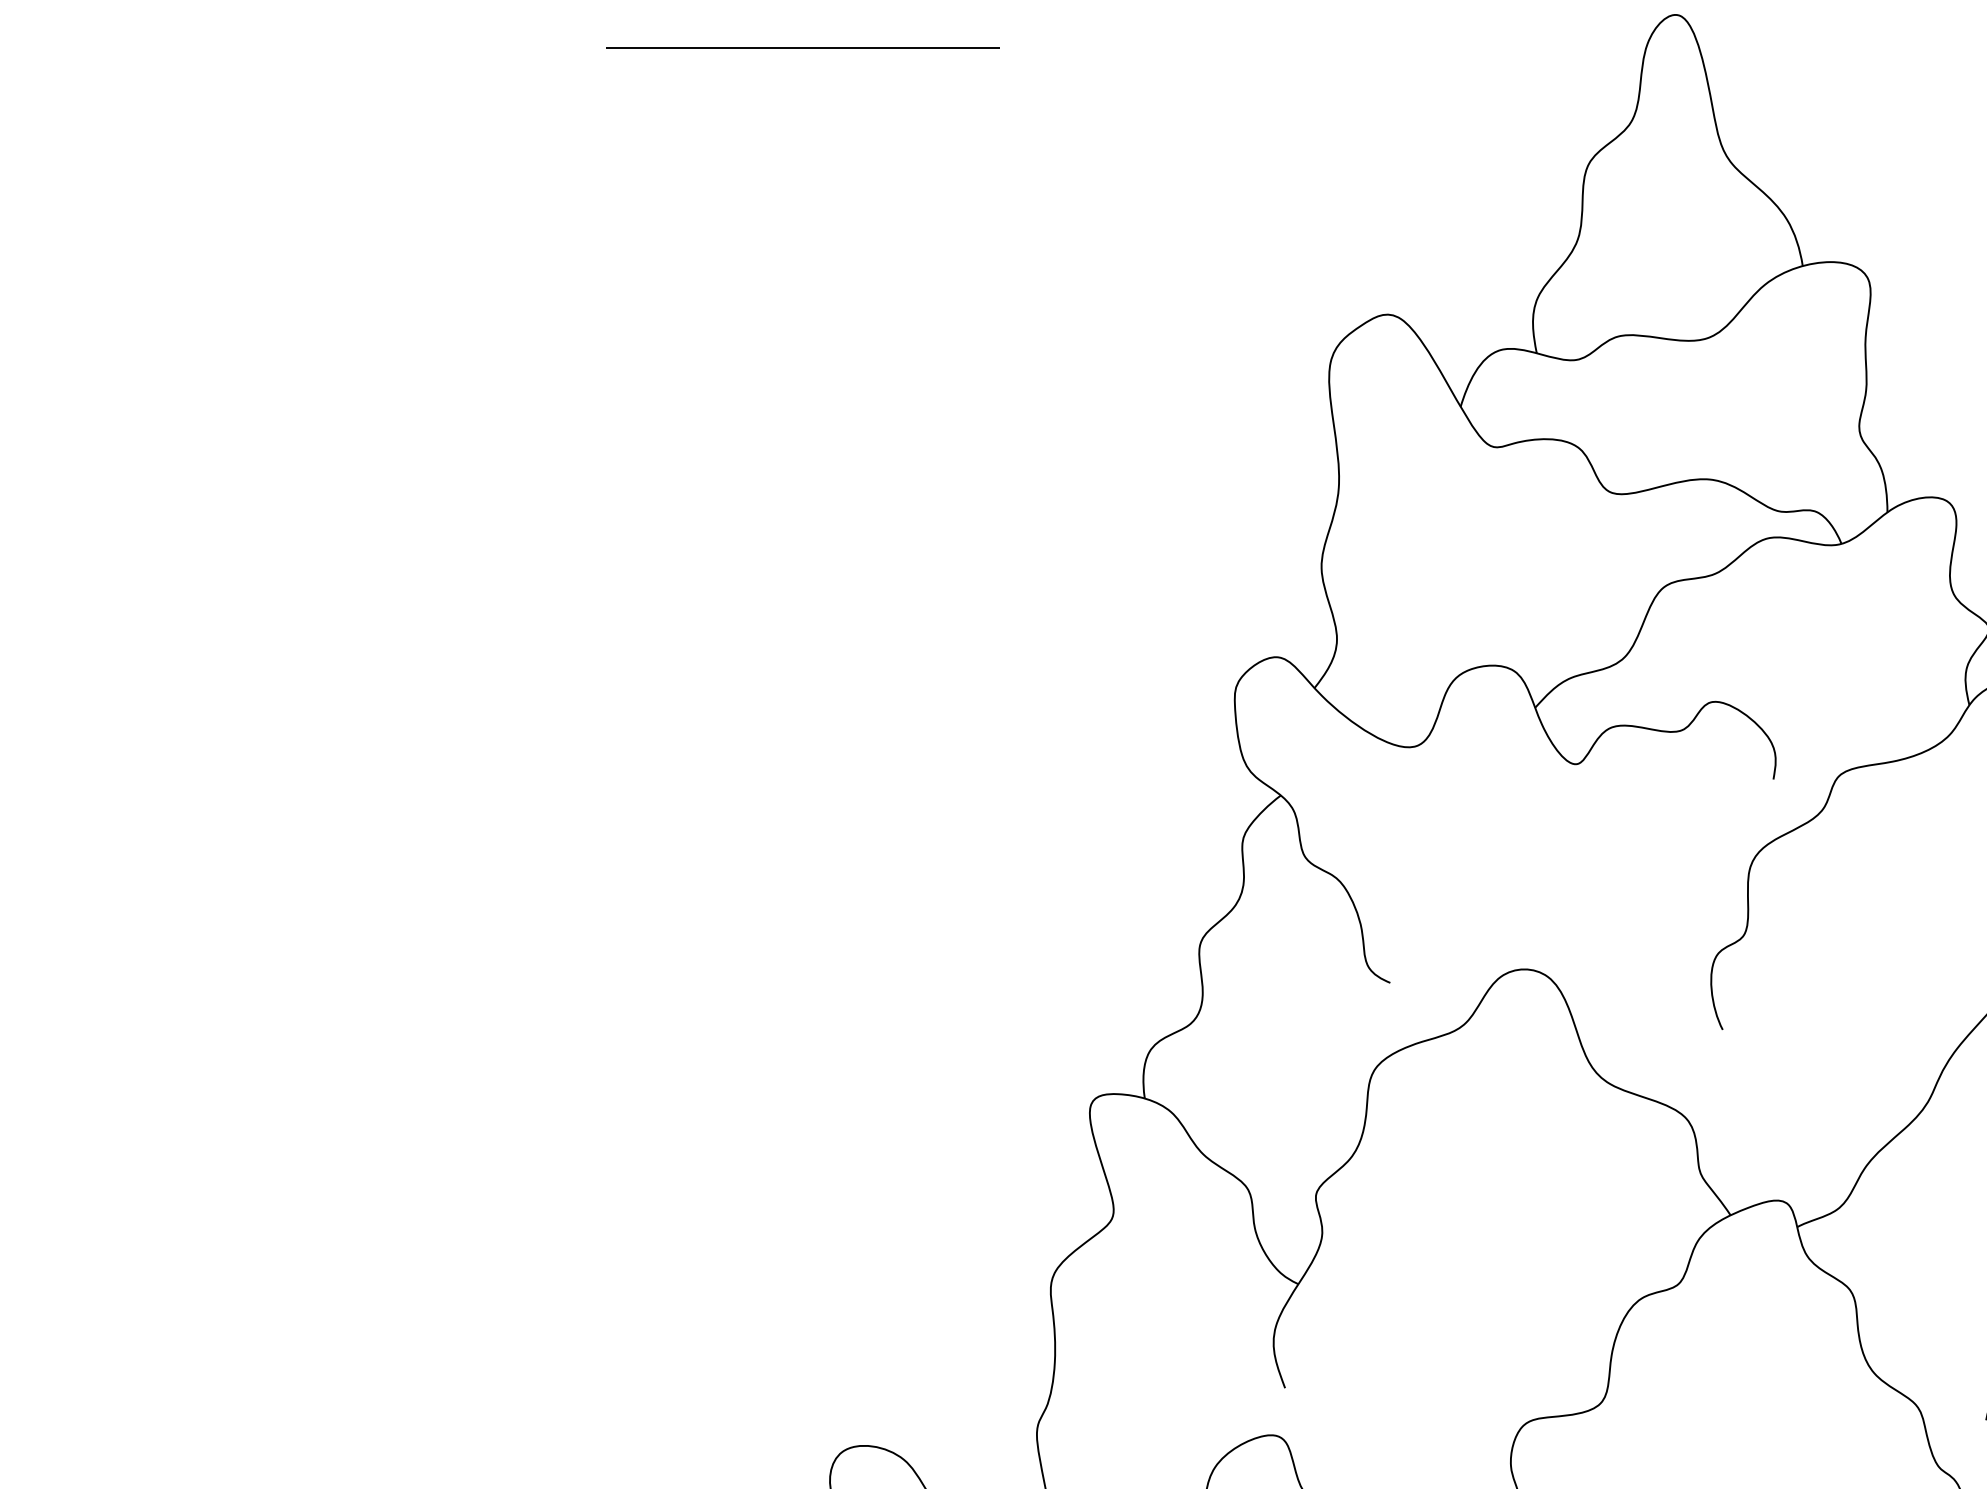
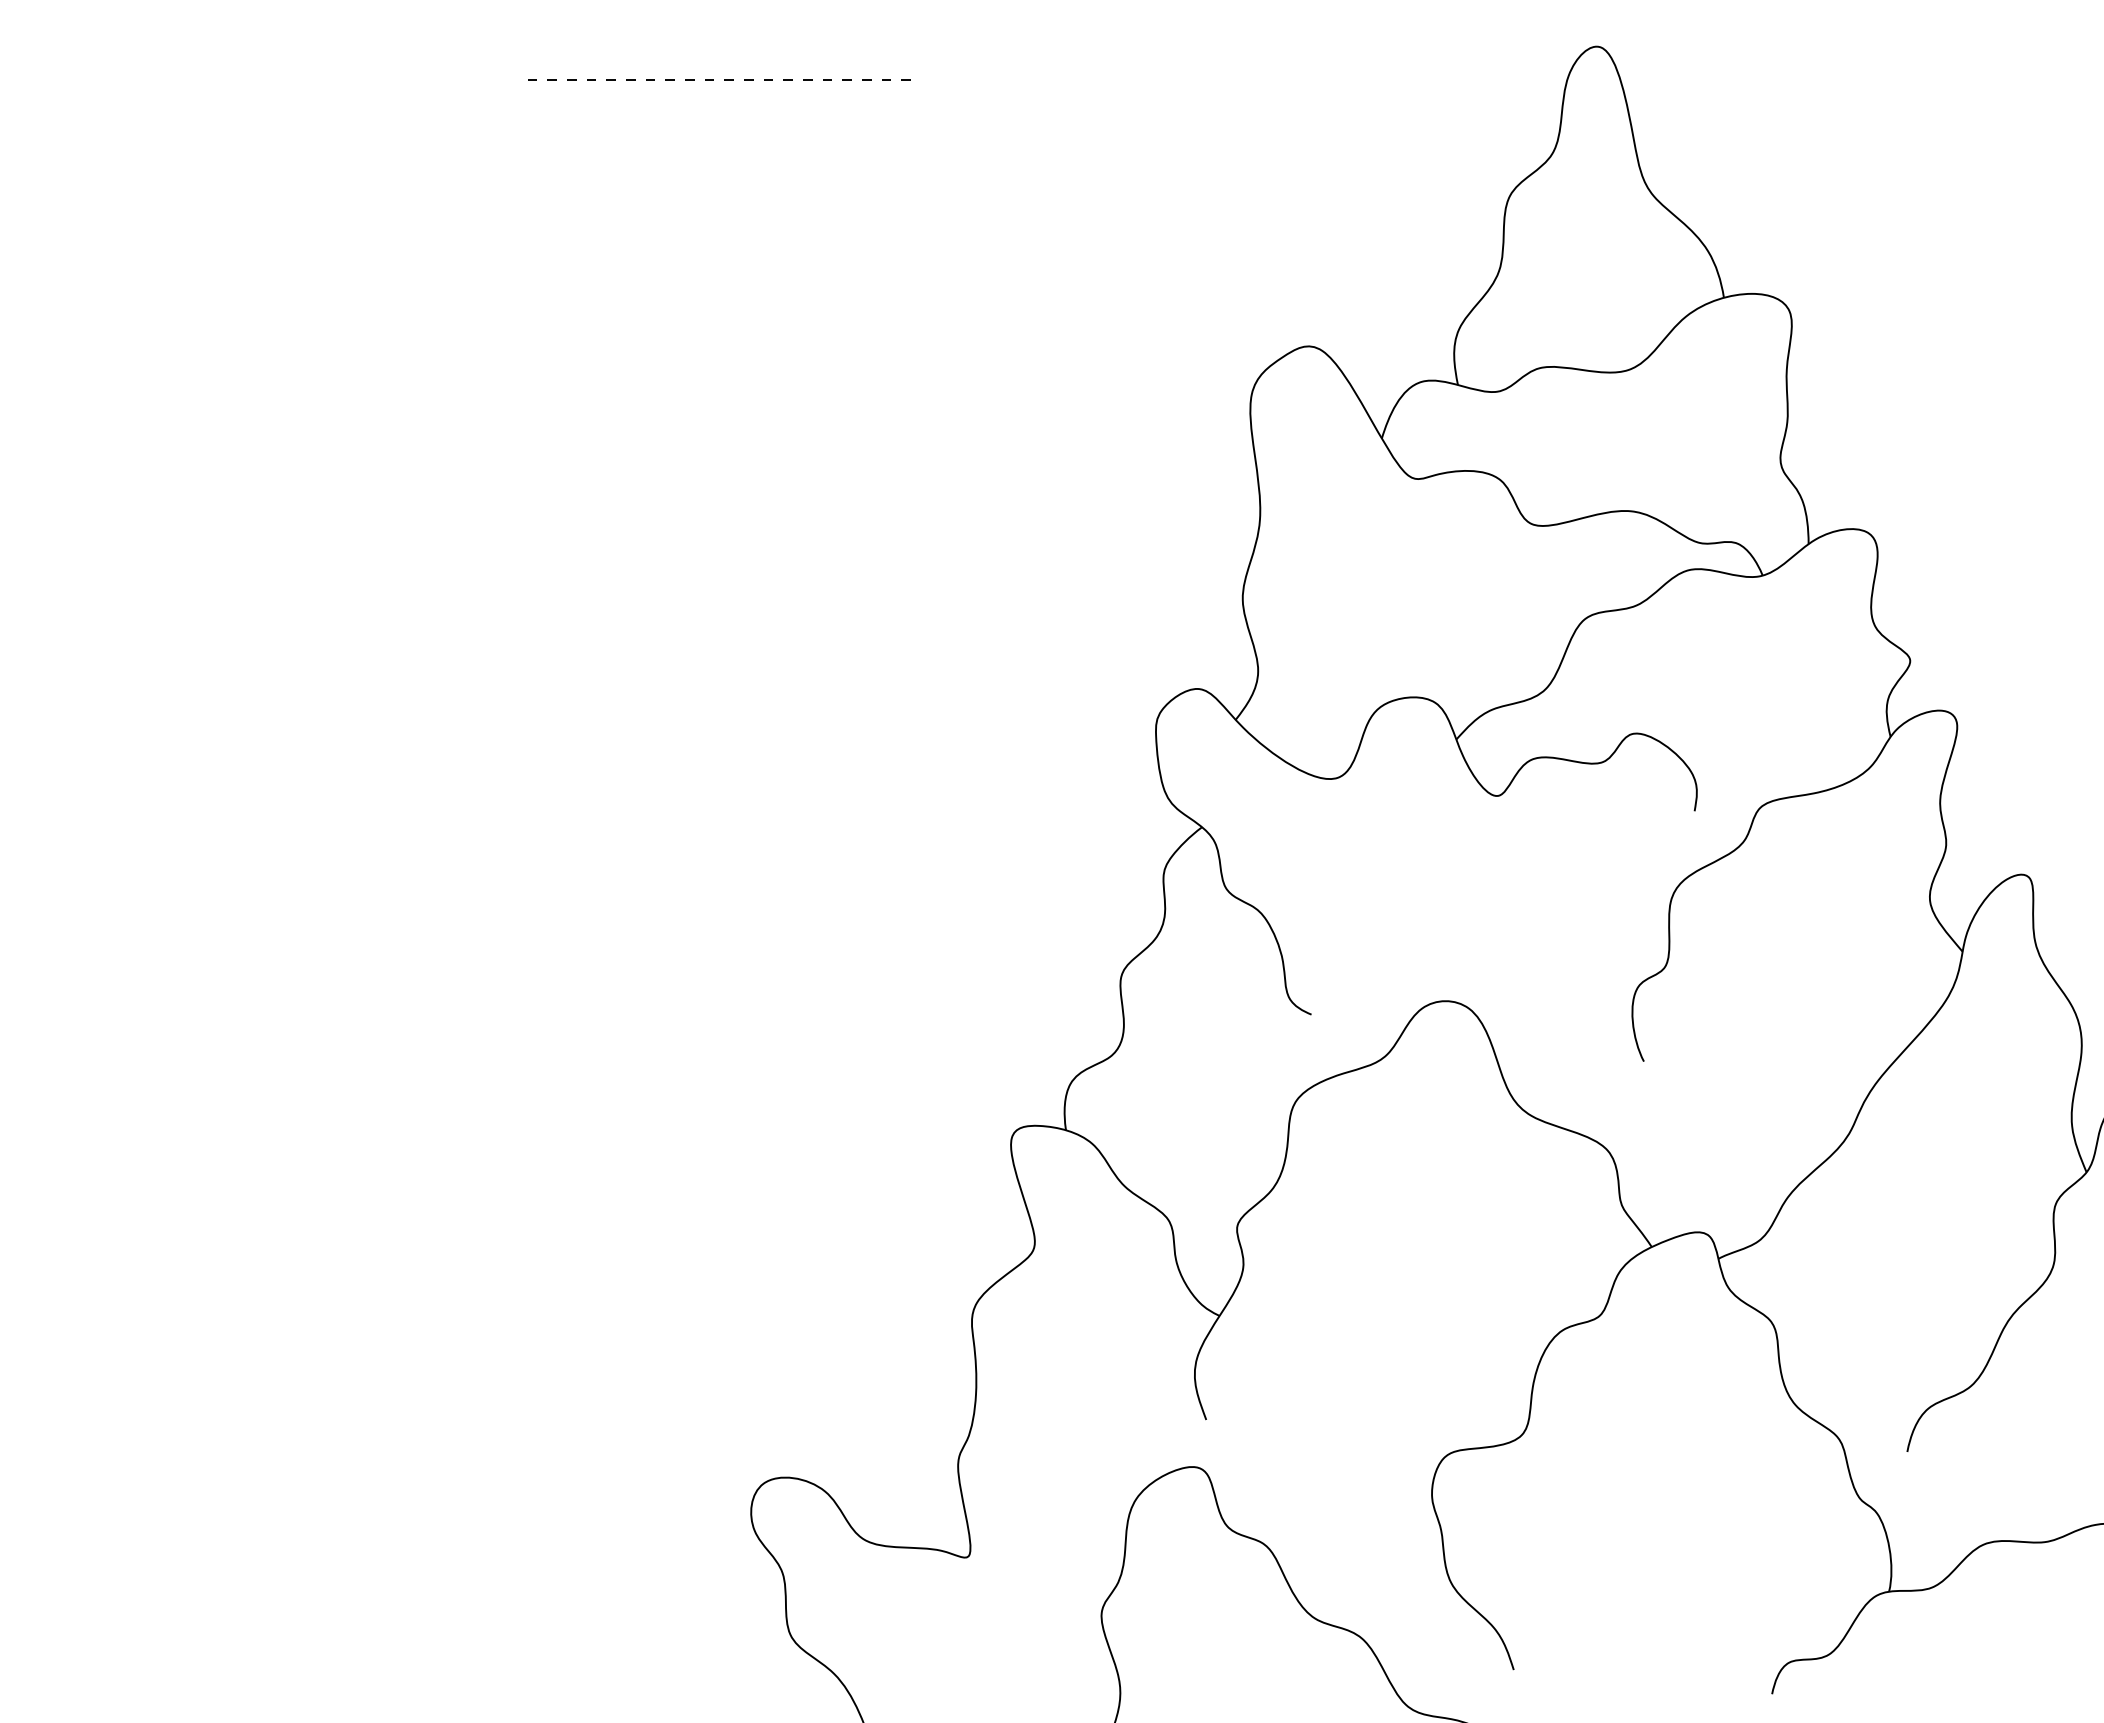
line: (803, 48) -> (724, 80), solid -> dashed

